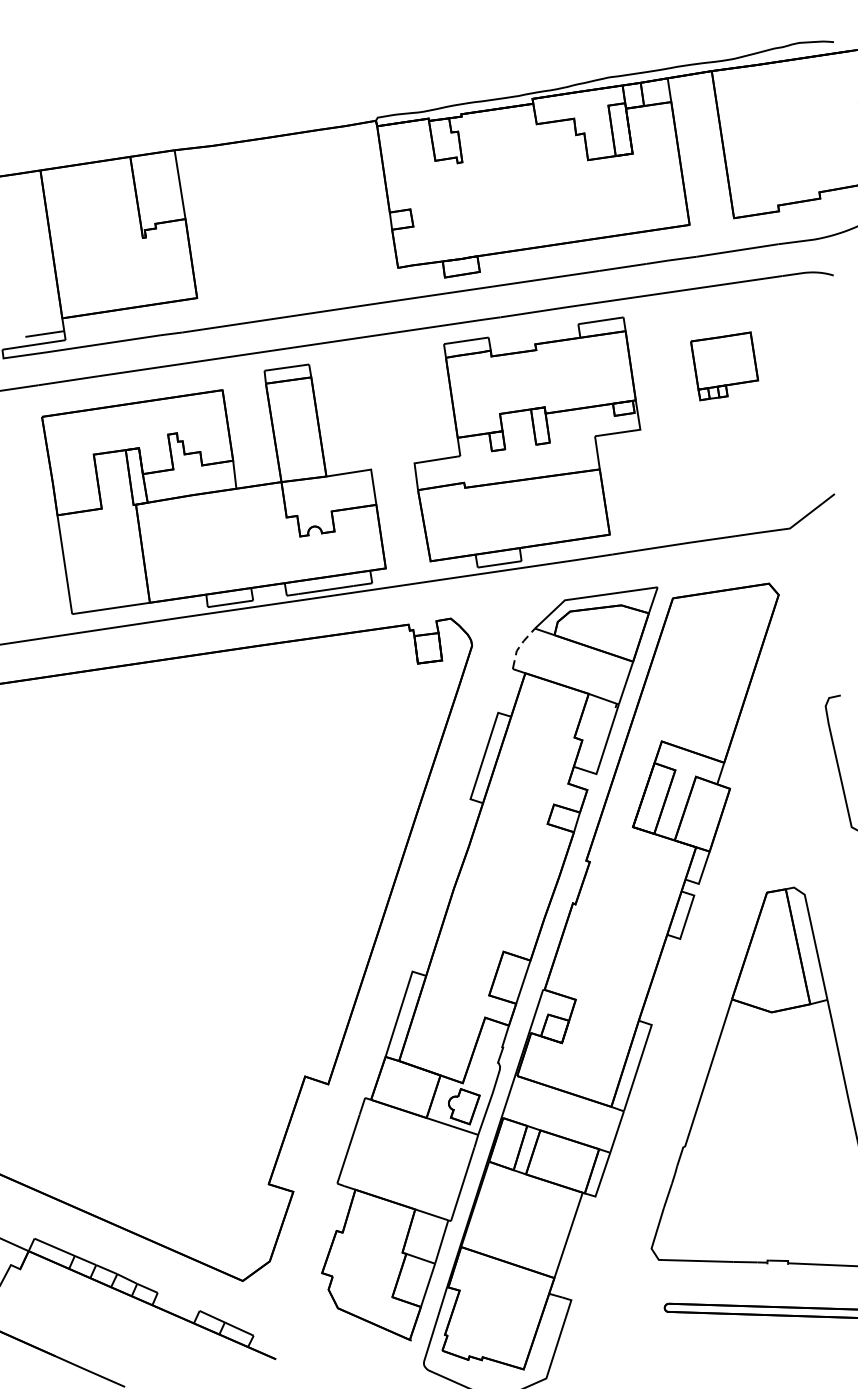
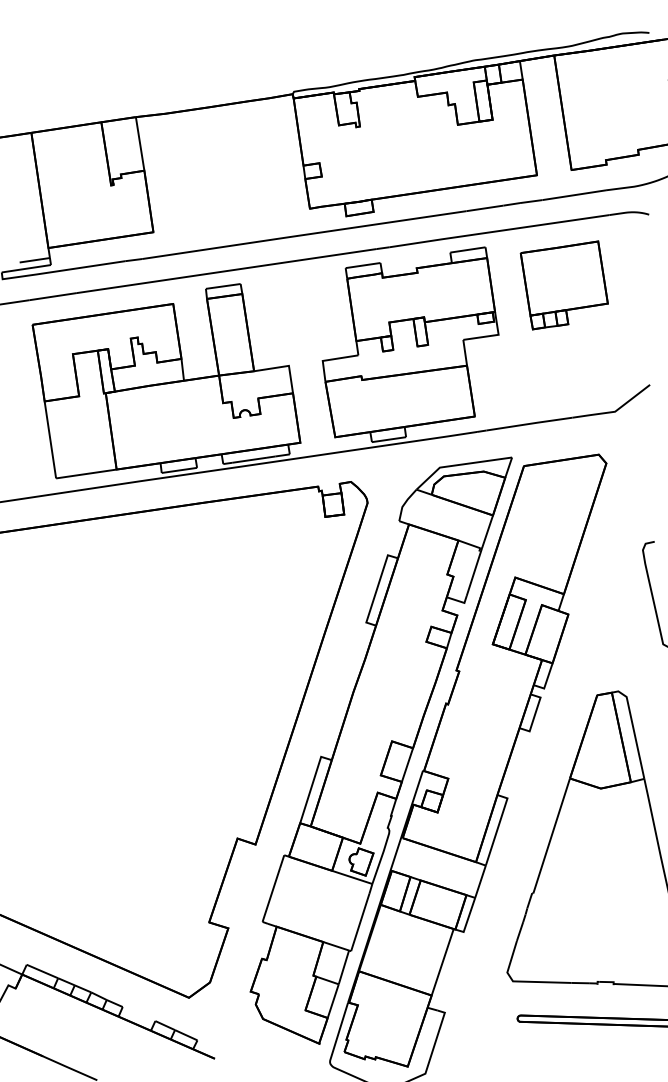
part: (723, 366) -> (563, 285), size x1.67
line: (520, 646) -> (405, 503), dashed -> solid

